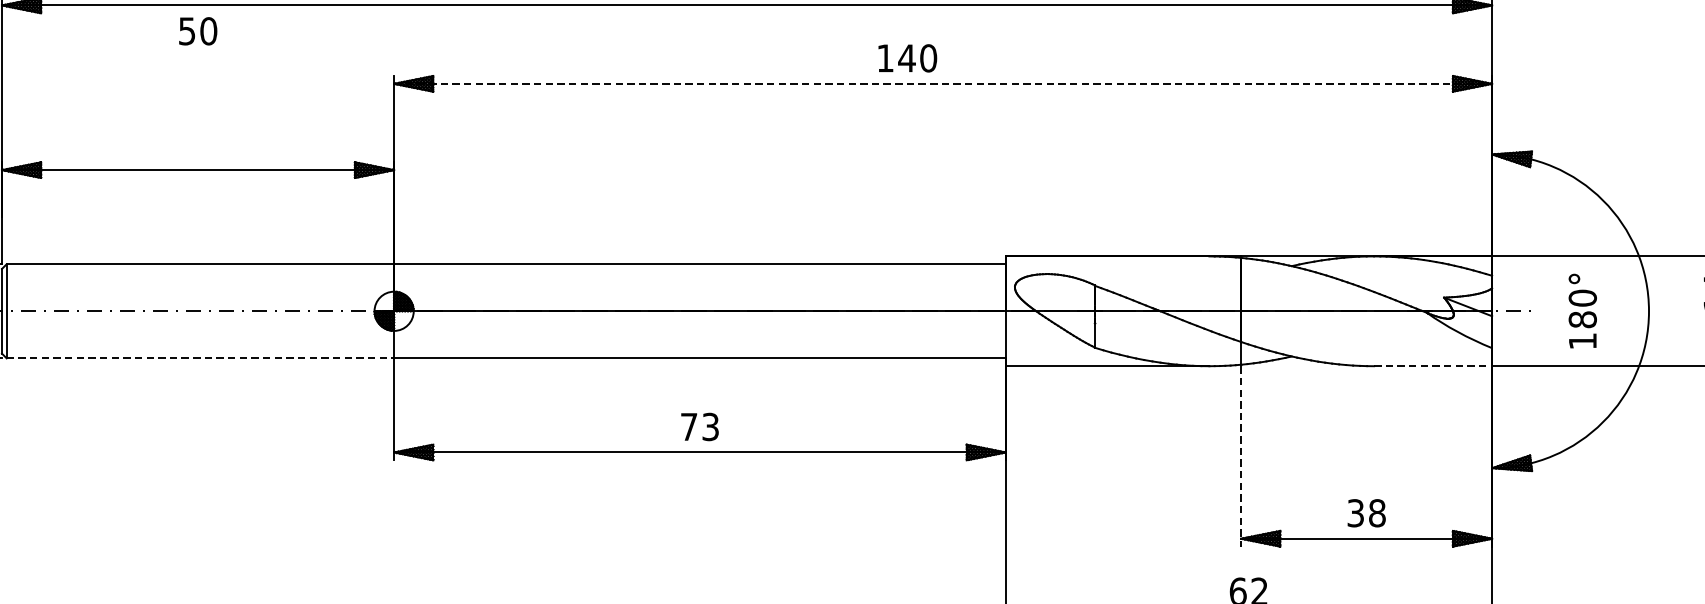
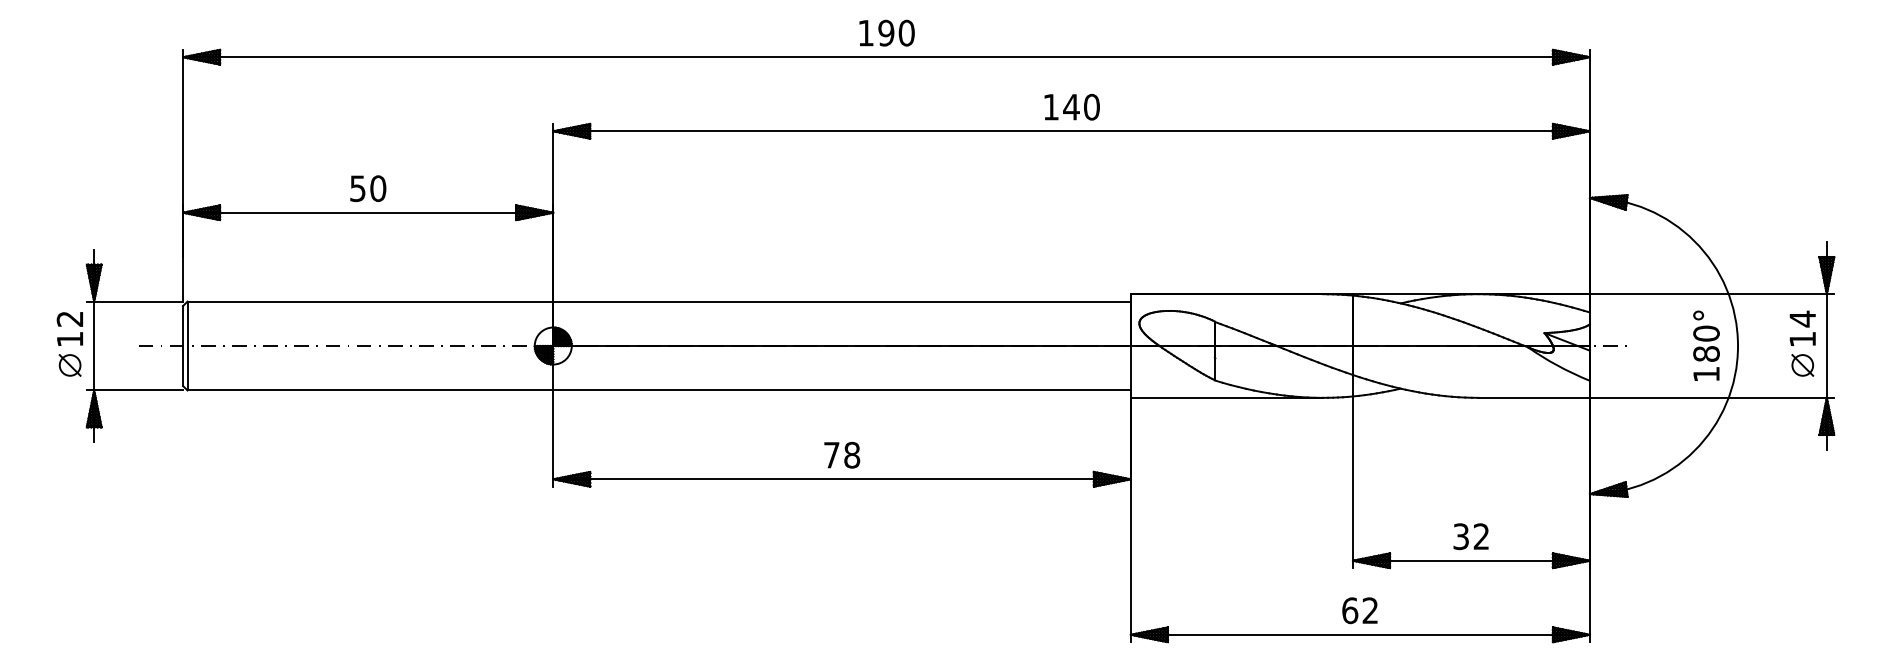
text: (198, 31) -> (368, 188), moved
text: (907, 57) -> (1071, 106), moved
line: (944, 84) -> (1072, 131), dashed -> solid
text: (1582, 310) -> (1706, 345), moved
line: (200, 358) -> (370, 390), dashed -> solid
line: (1433, 365) -> (1534, 397), dashed -> solid
text: (711, 427) -> (852, 455), 73 -> 78
line: (1240, 456) -> (1352, 483), dashed -> solid
text: (1377, 513) -> (1481, 536), 38 -> 32

